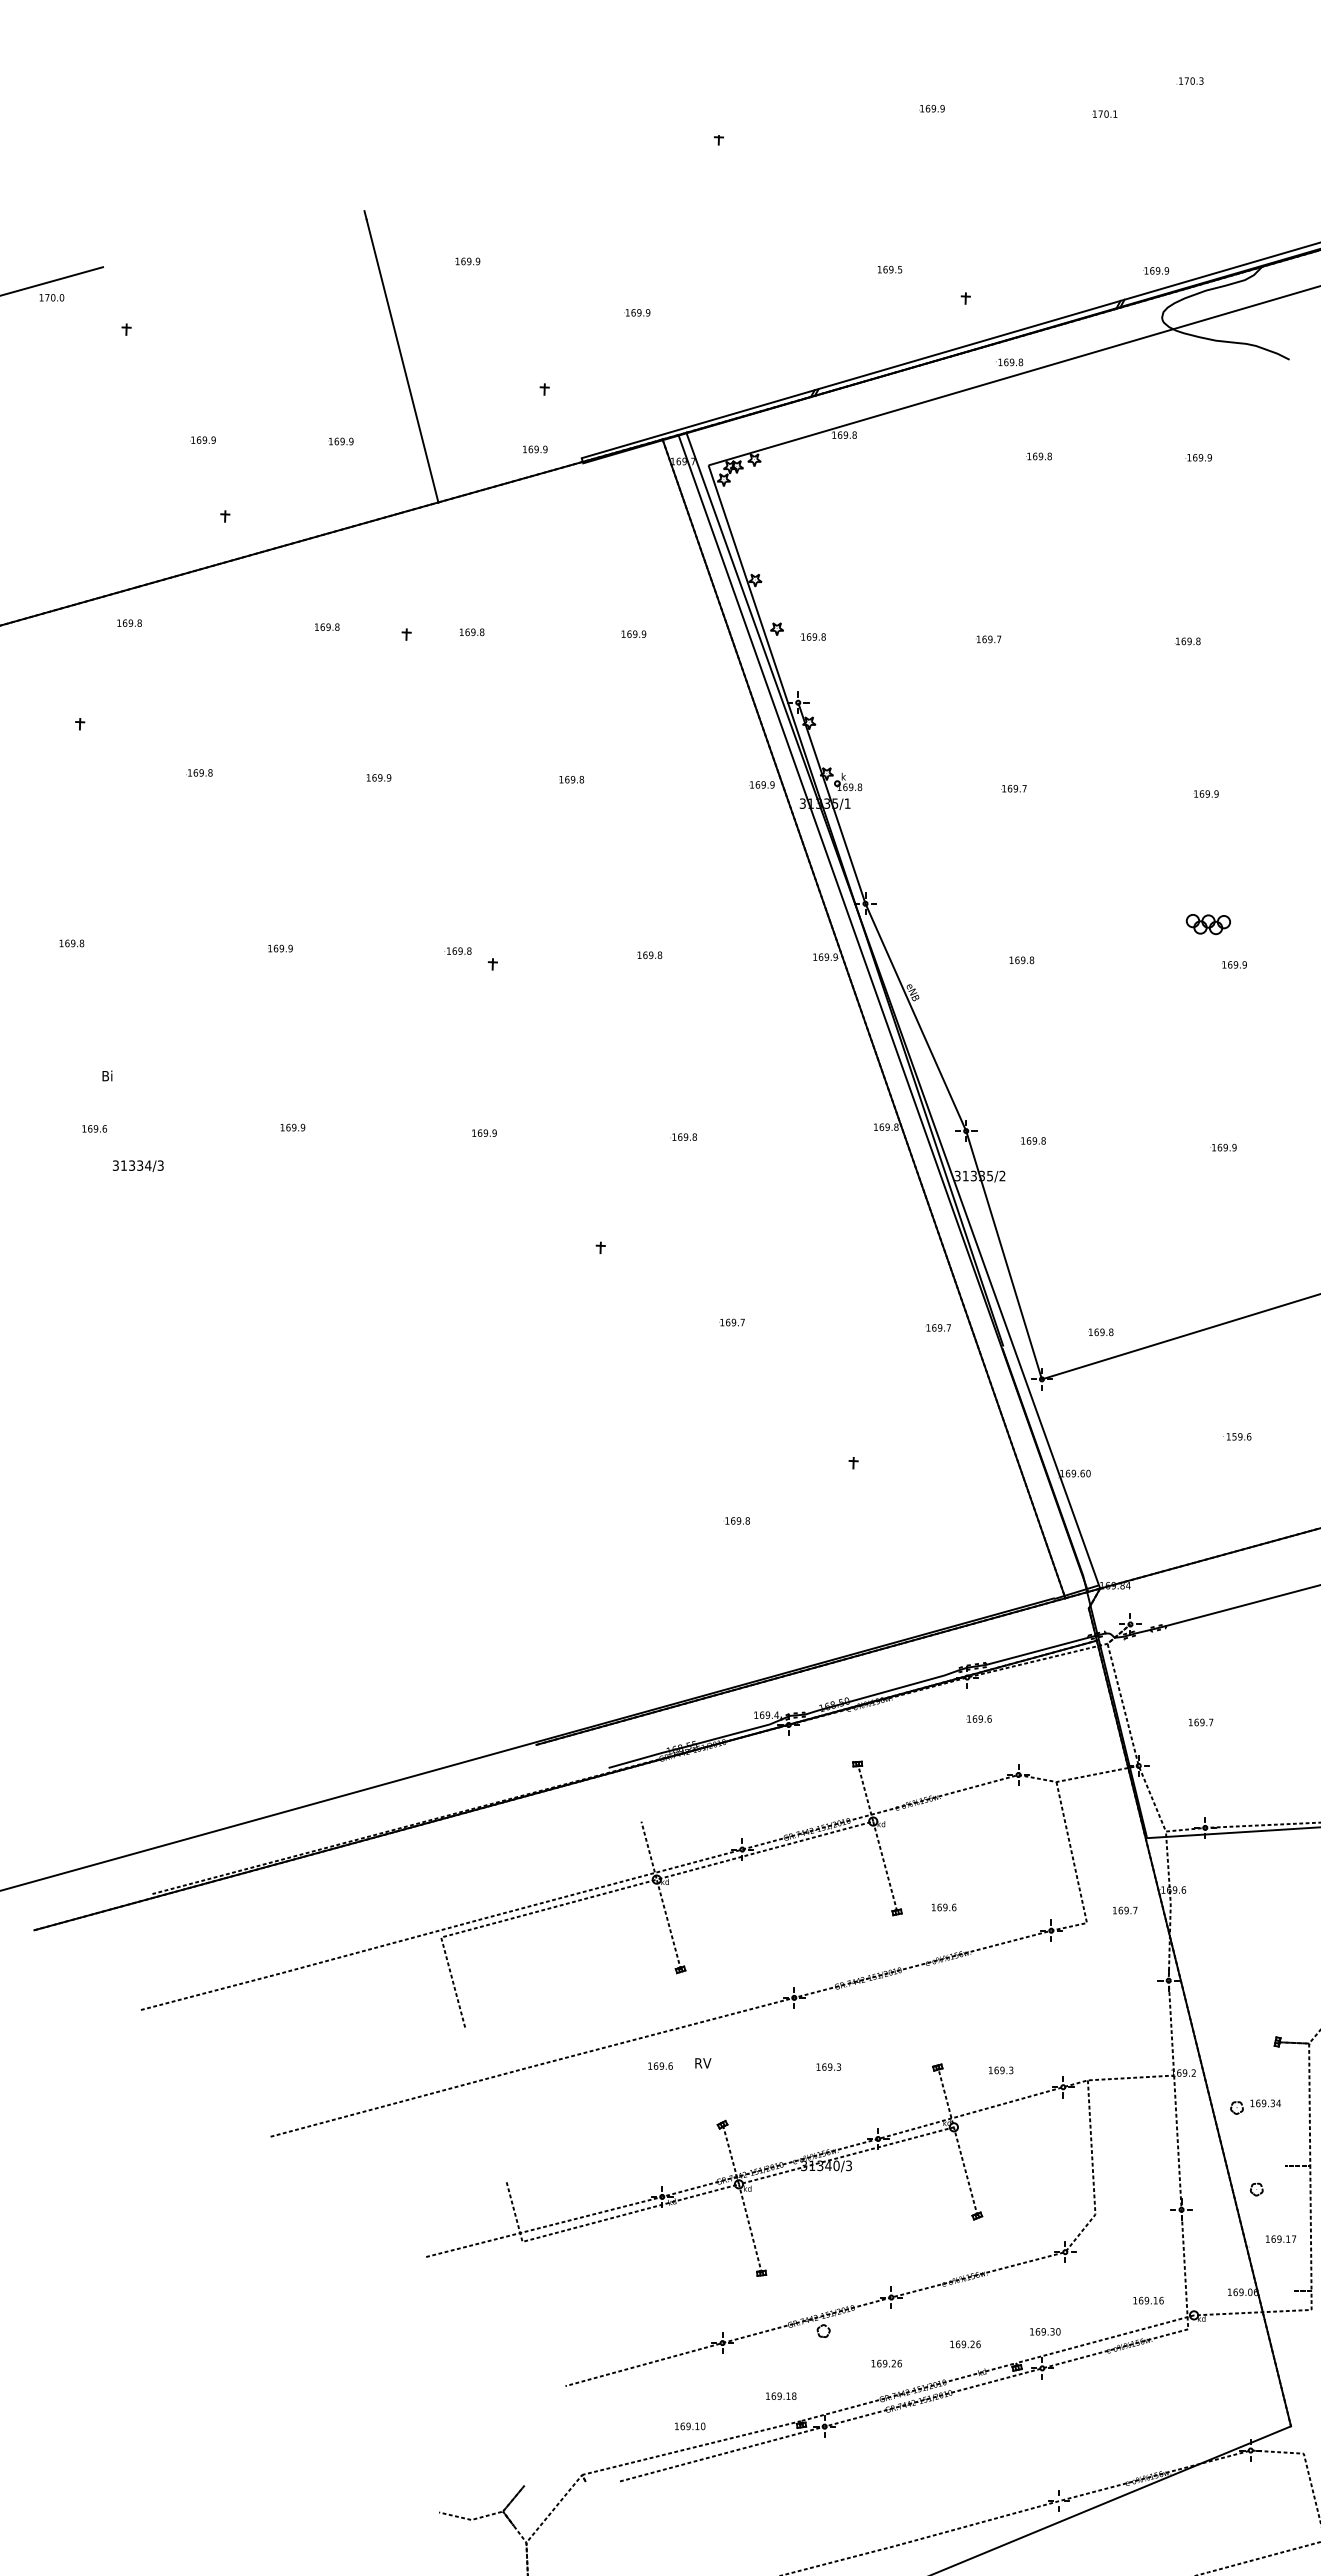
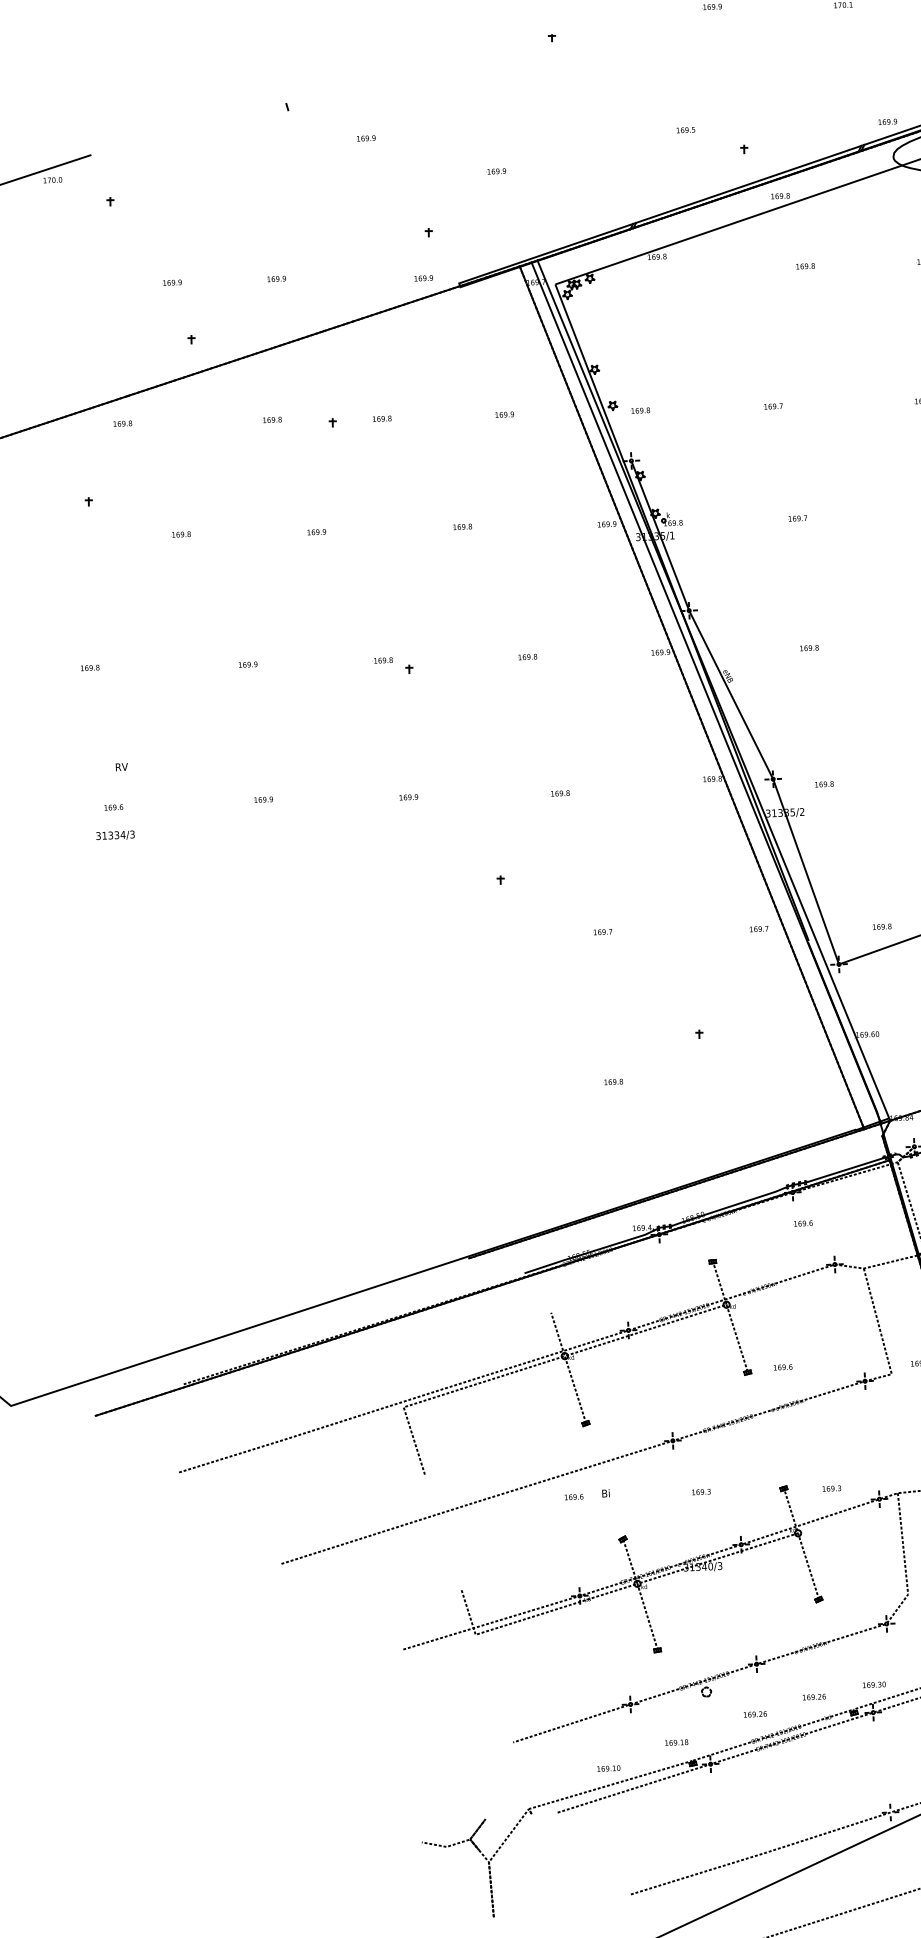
line: (402, 360) -> (320, 215), removed
text: (107, 1075) -> (121, 766), Bi -> RV
text: (137, 1165) -> (114, 835), moved
text: (703, 2062) -> (606, 1492), RV -> Bi

